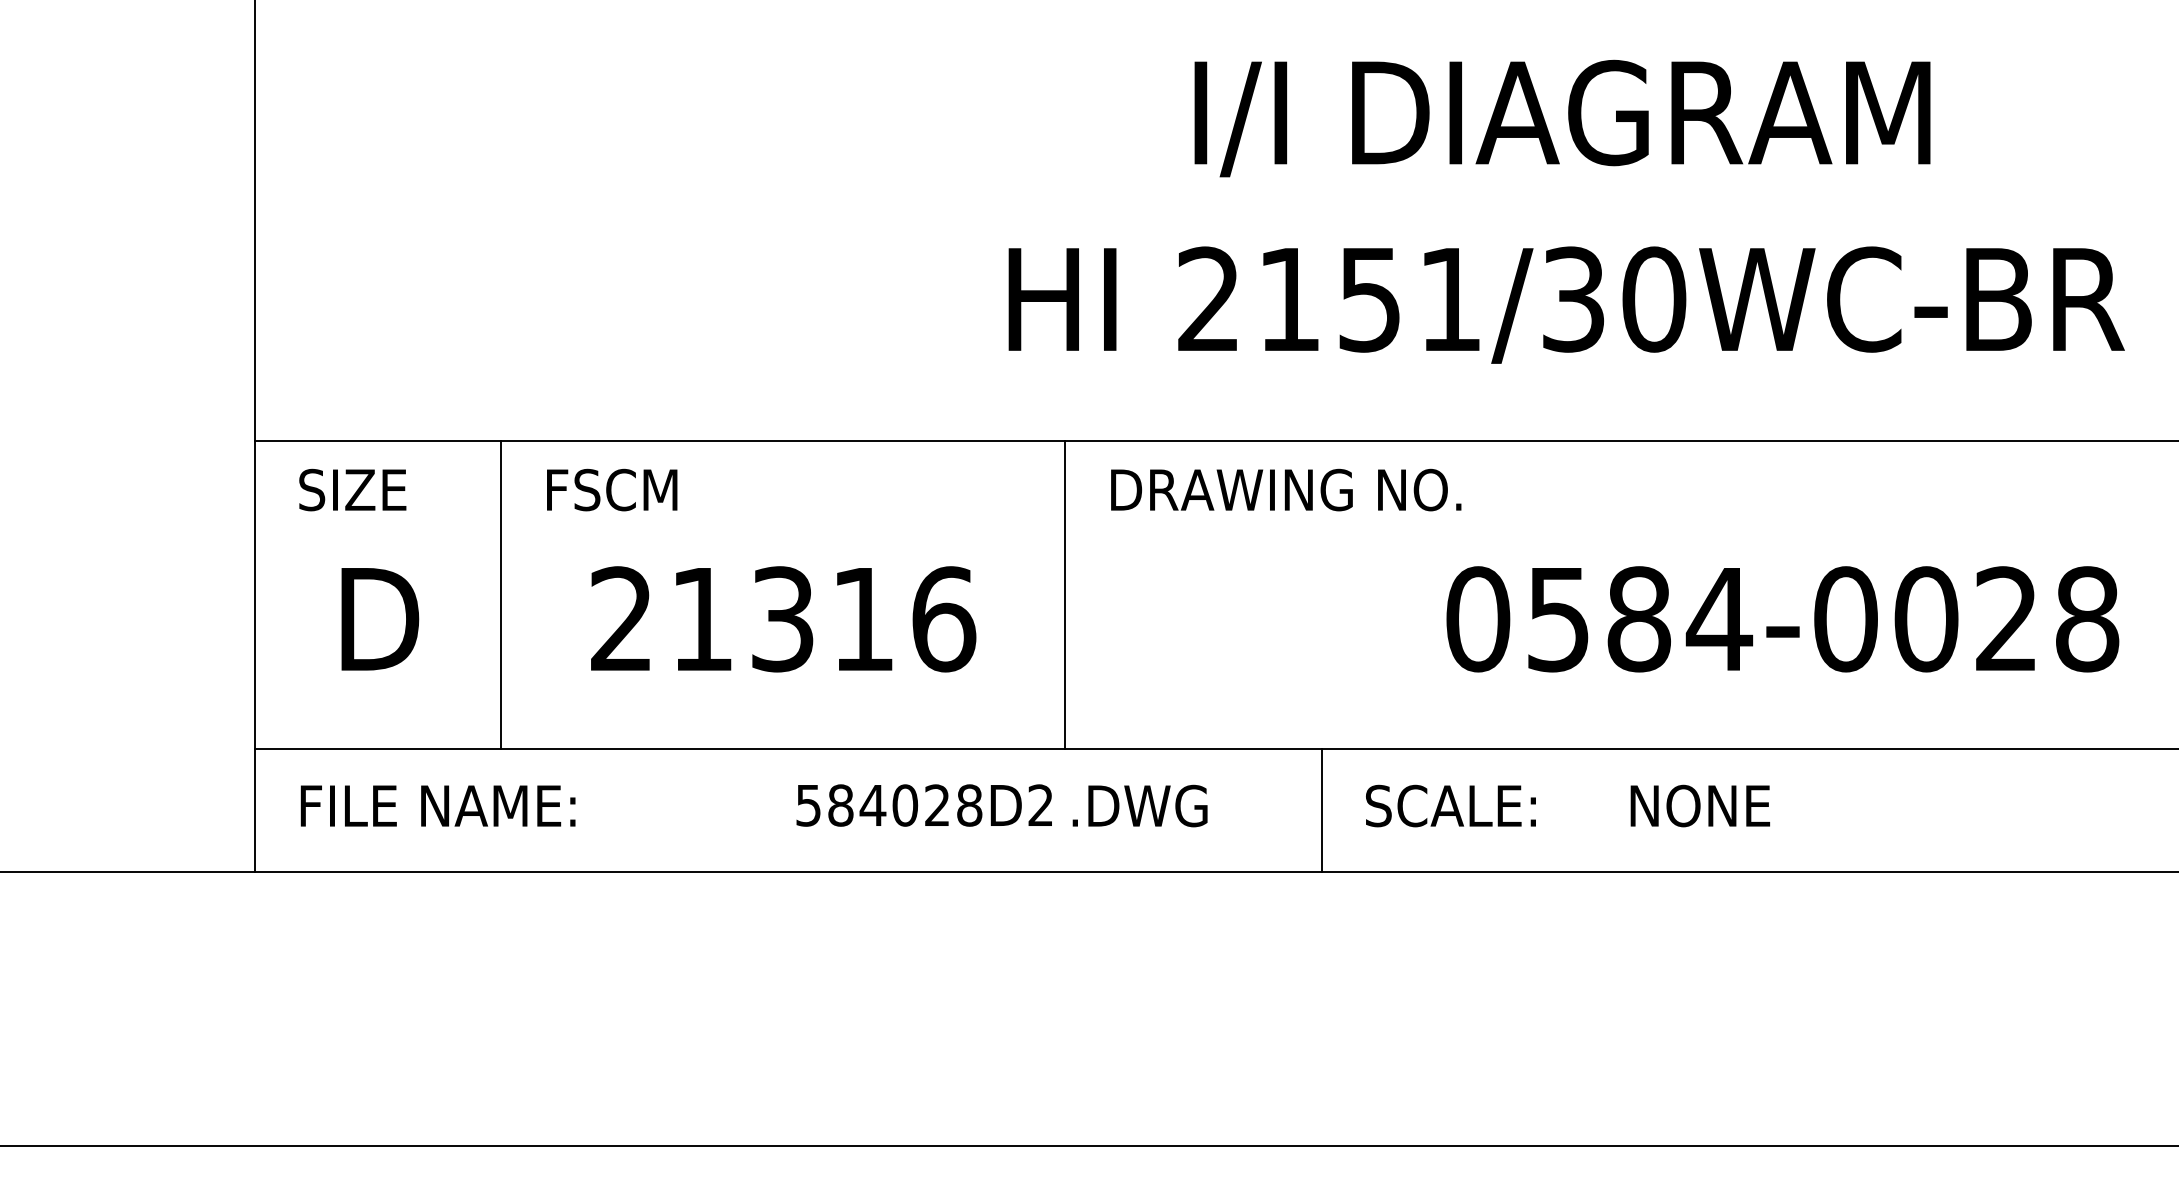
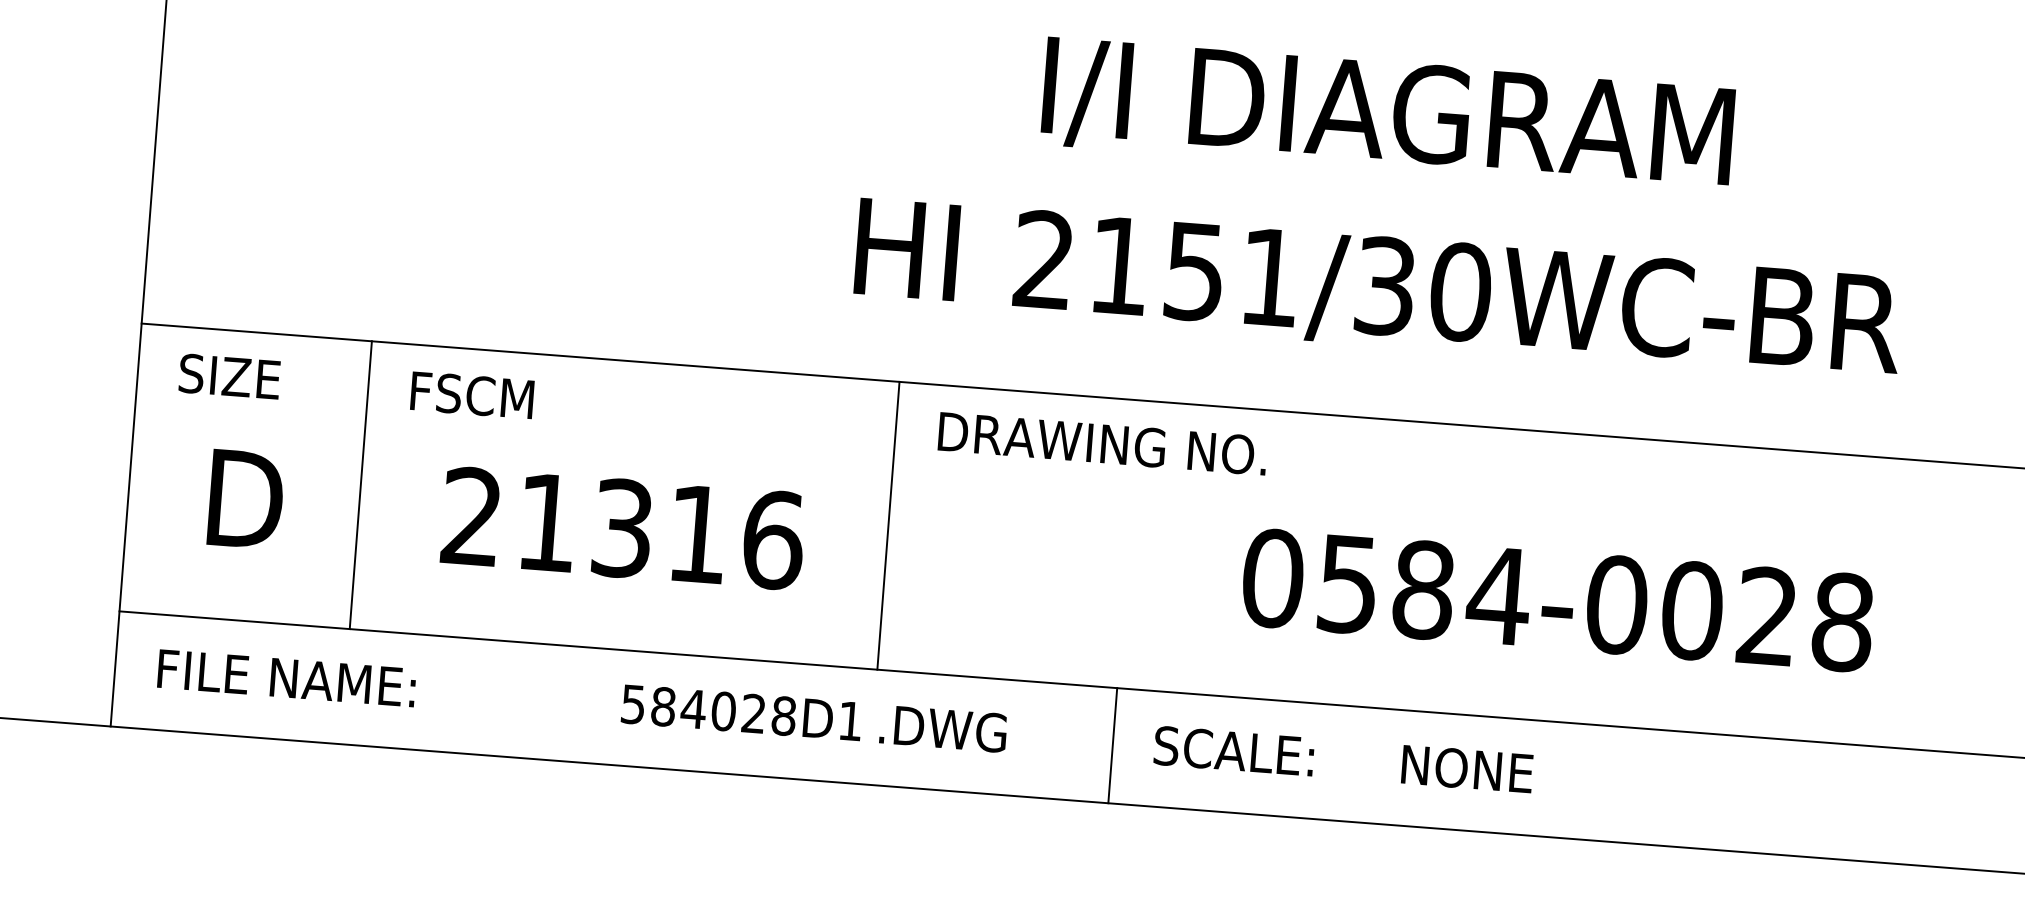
text: (1040, 804) -> (850, 720), 584028D2 -> 584028D1

